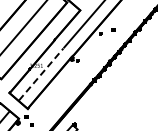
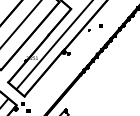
line: (41, 74) -> (36, 65), dashed -> solid

